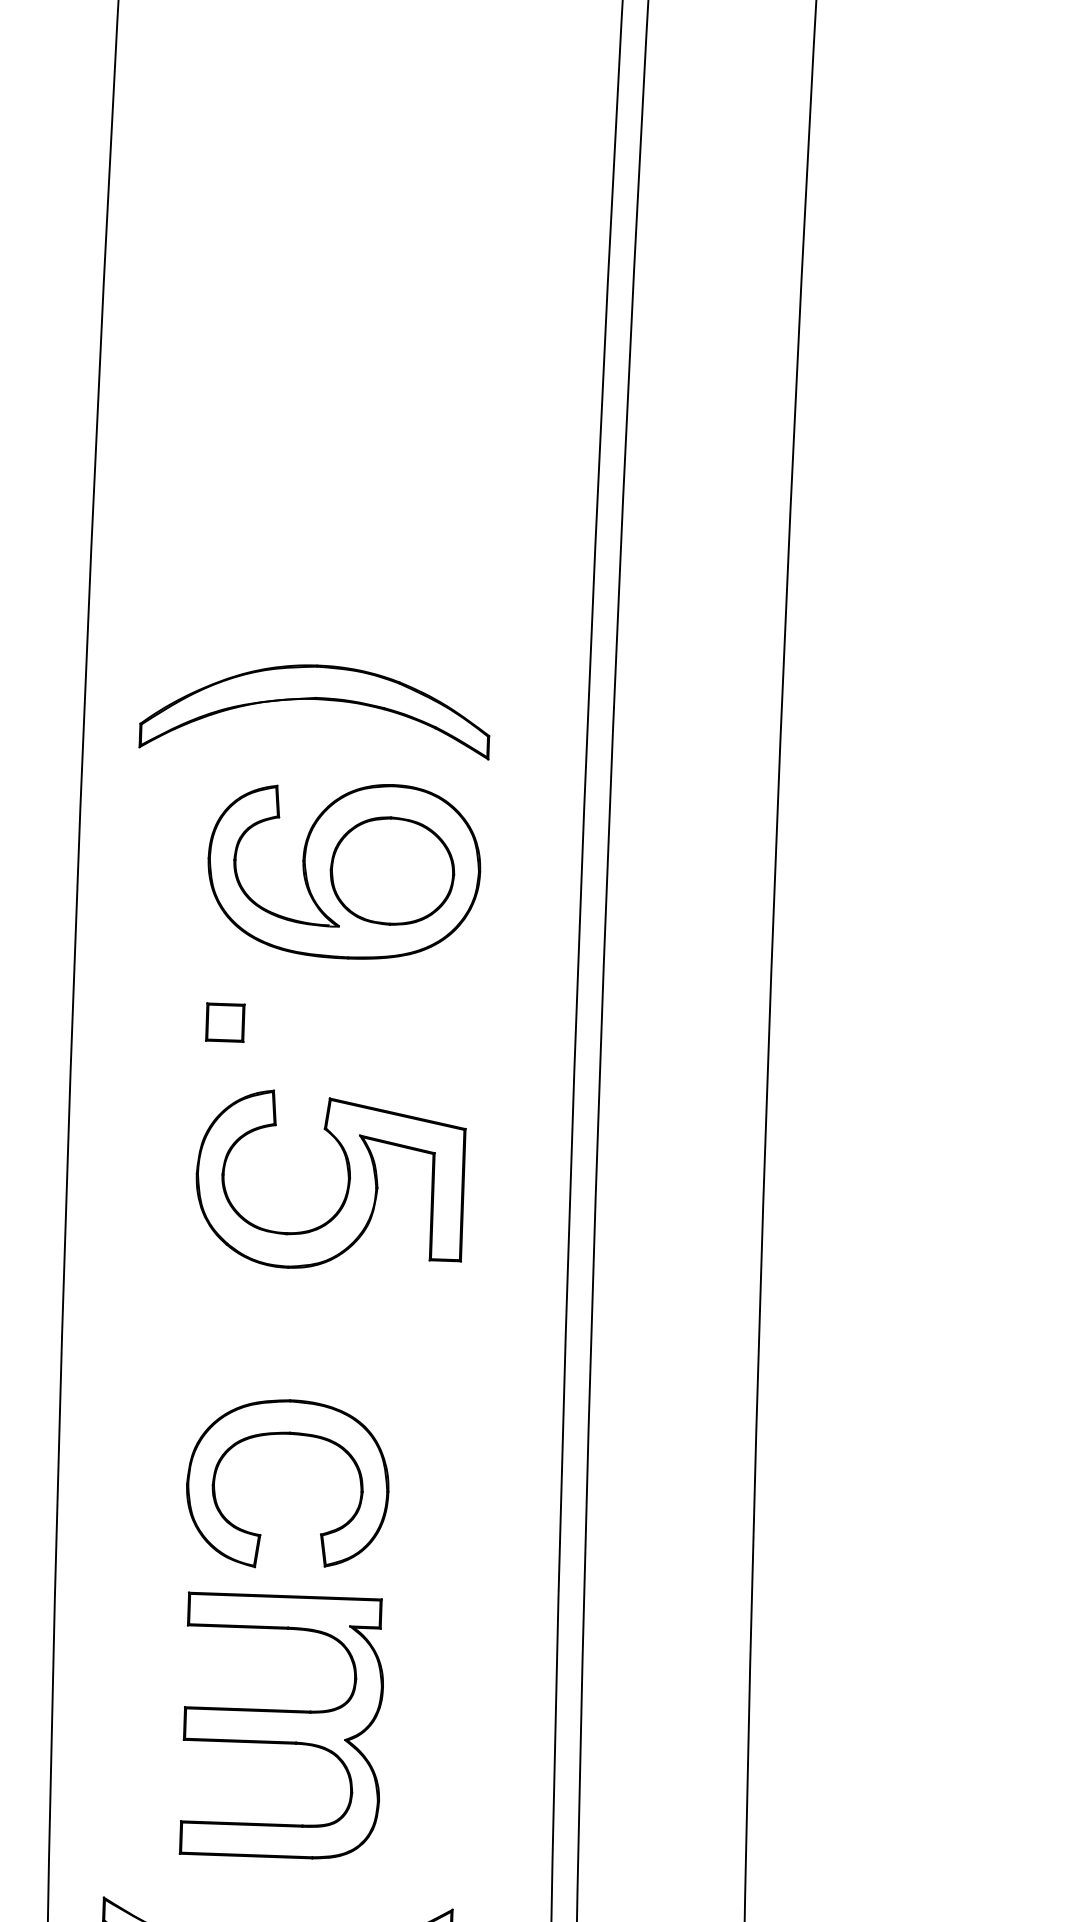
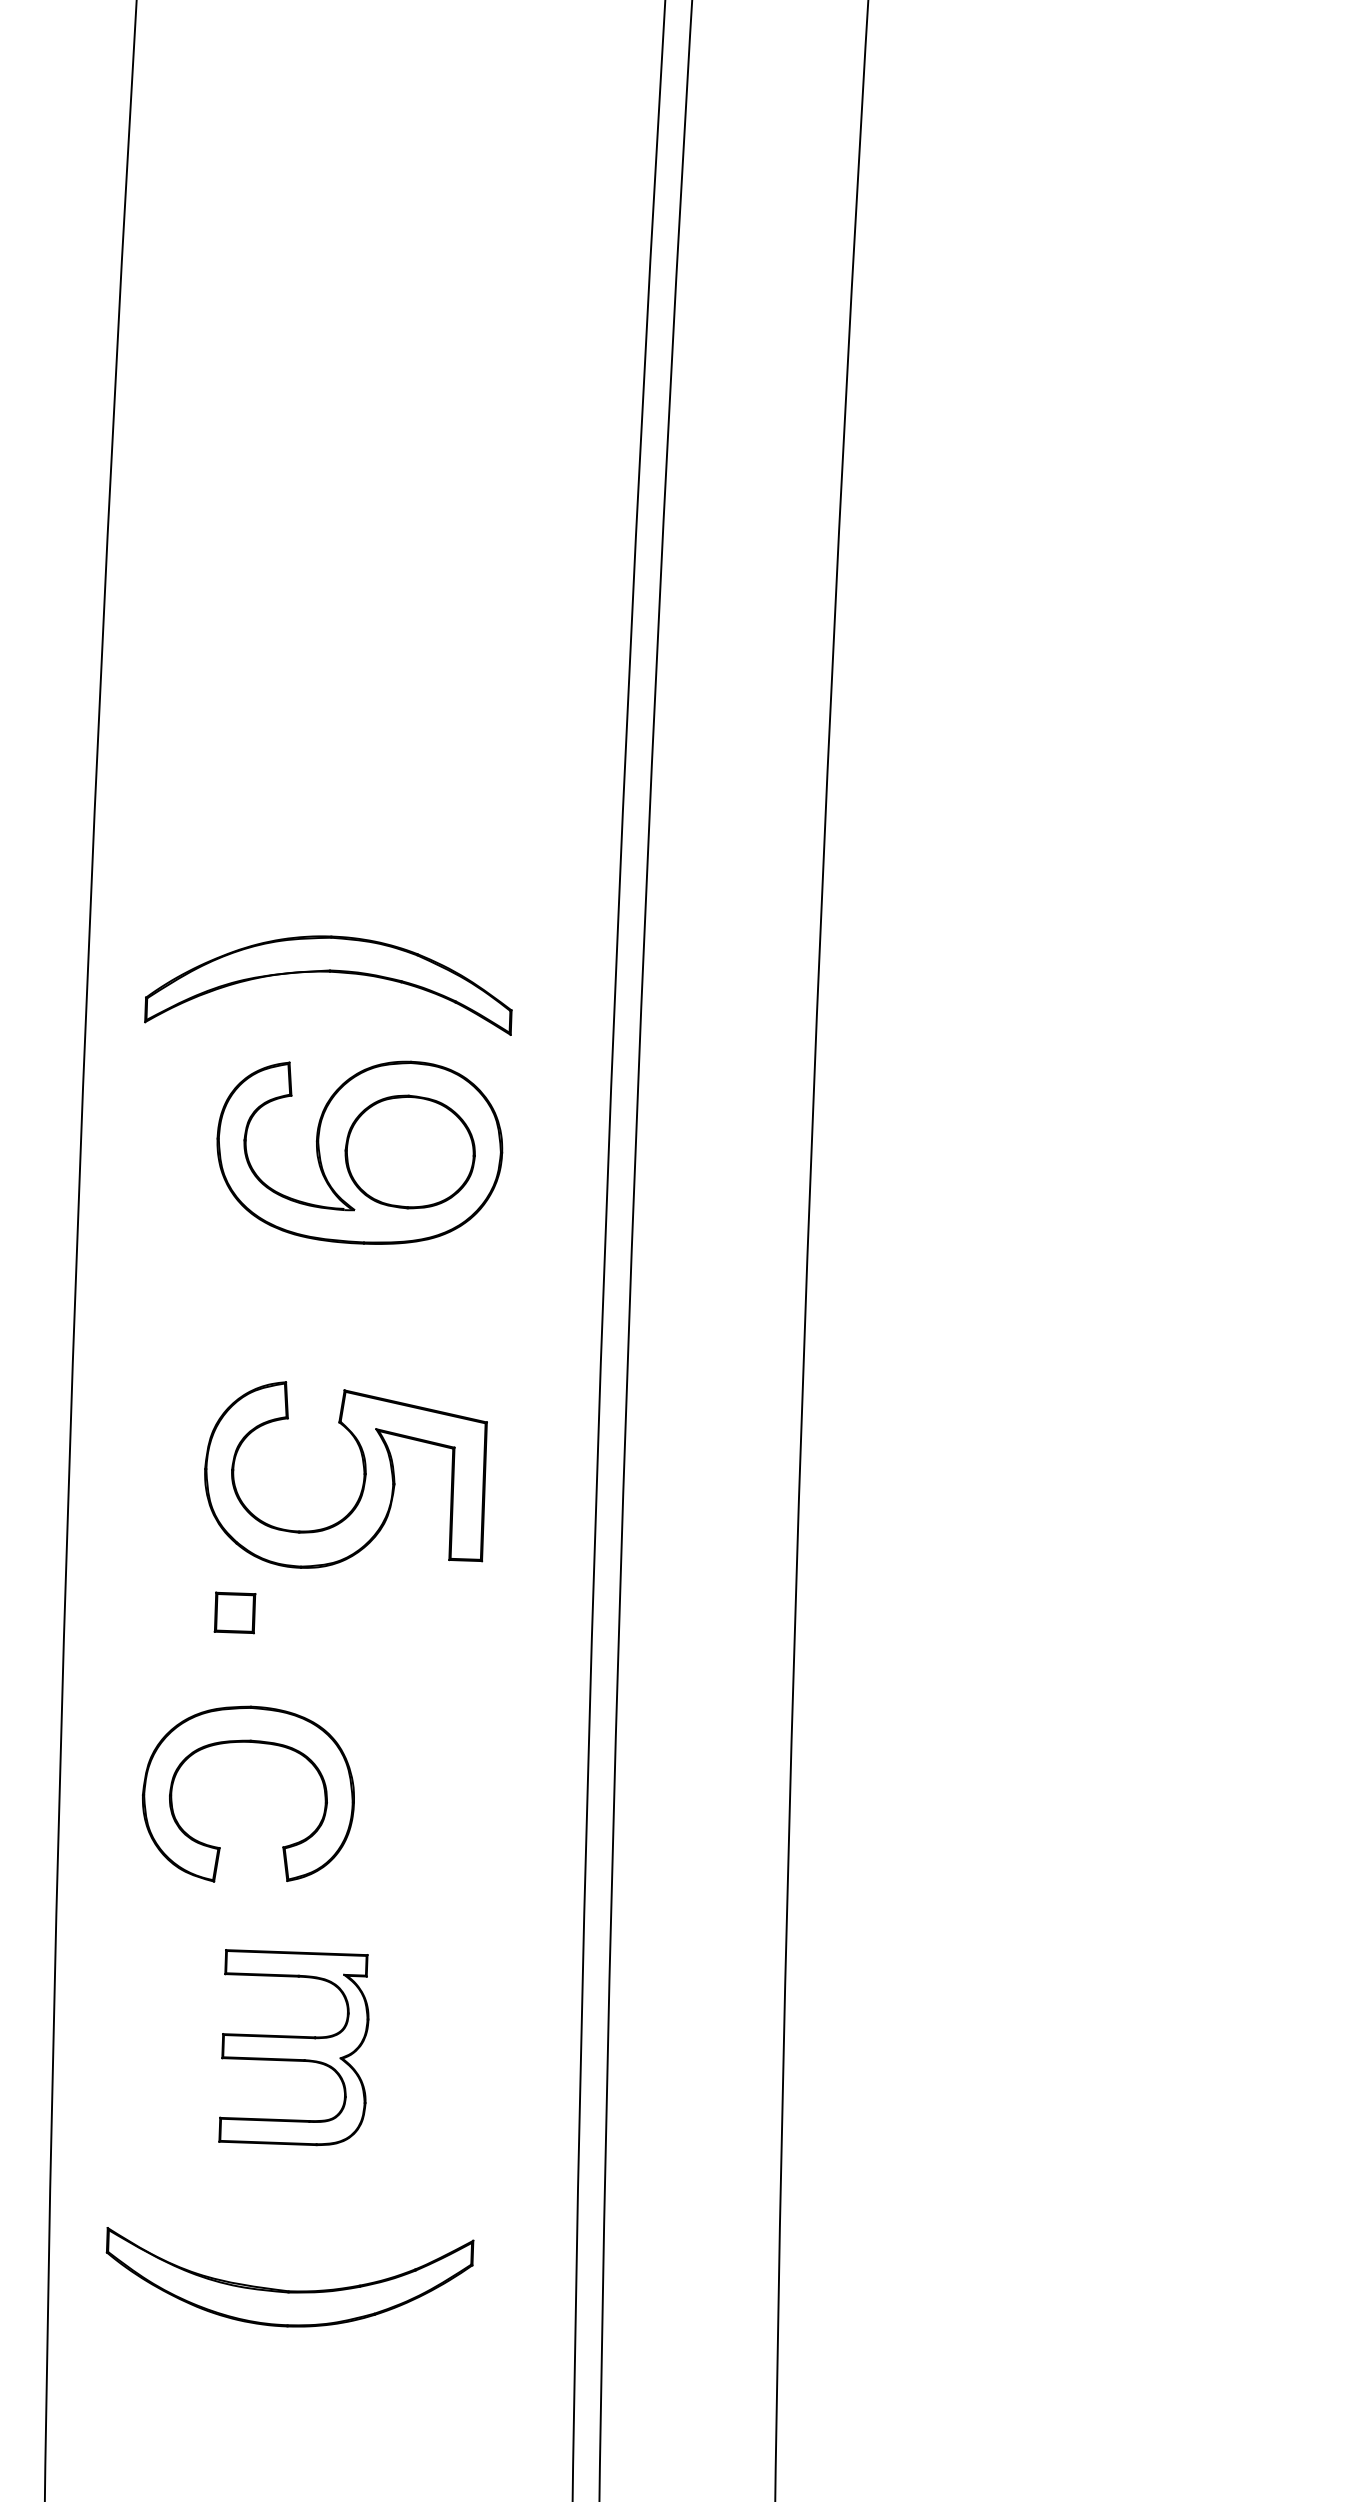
part: (224, 1022) -> (234, 1612), moved
part: (293, 1435) -> (254, 1743), moved
part: (281, 1725) -> (293, 2047), size x0.7

